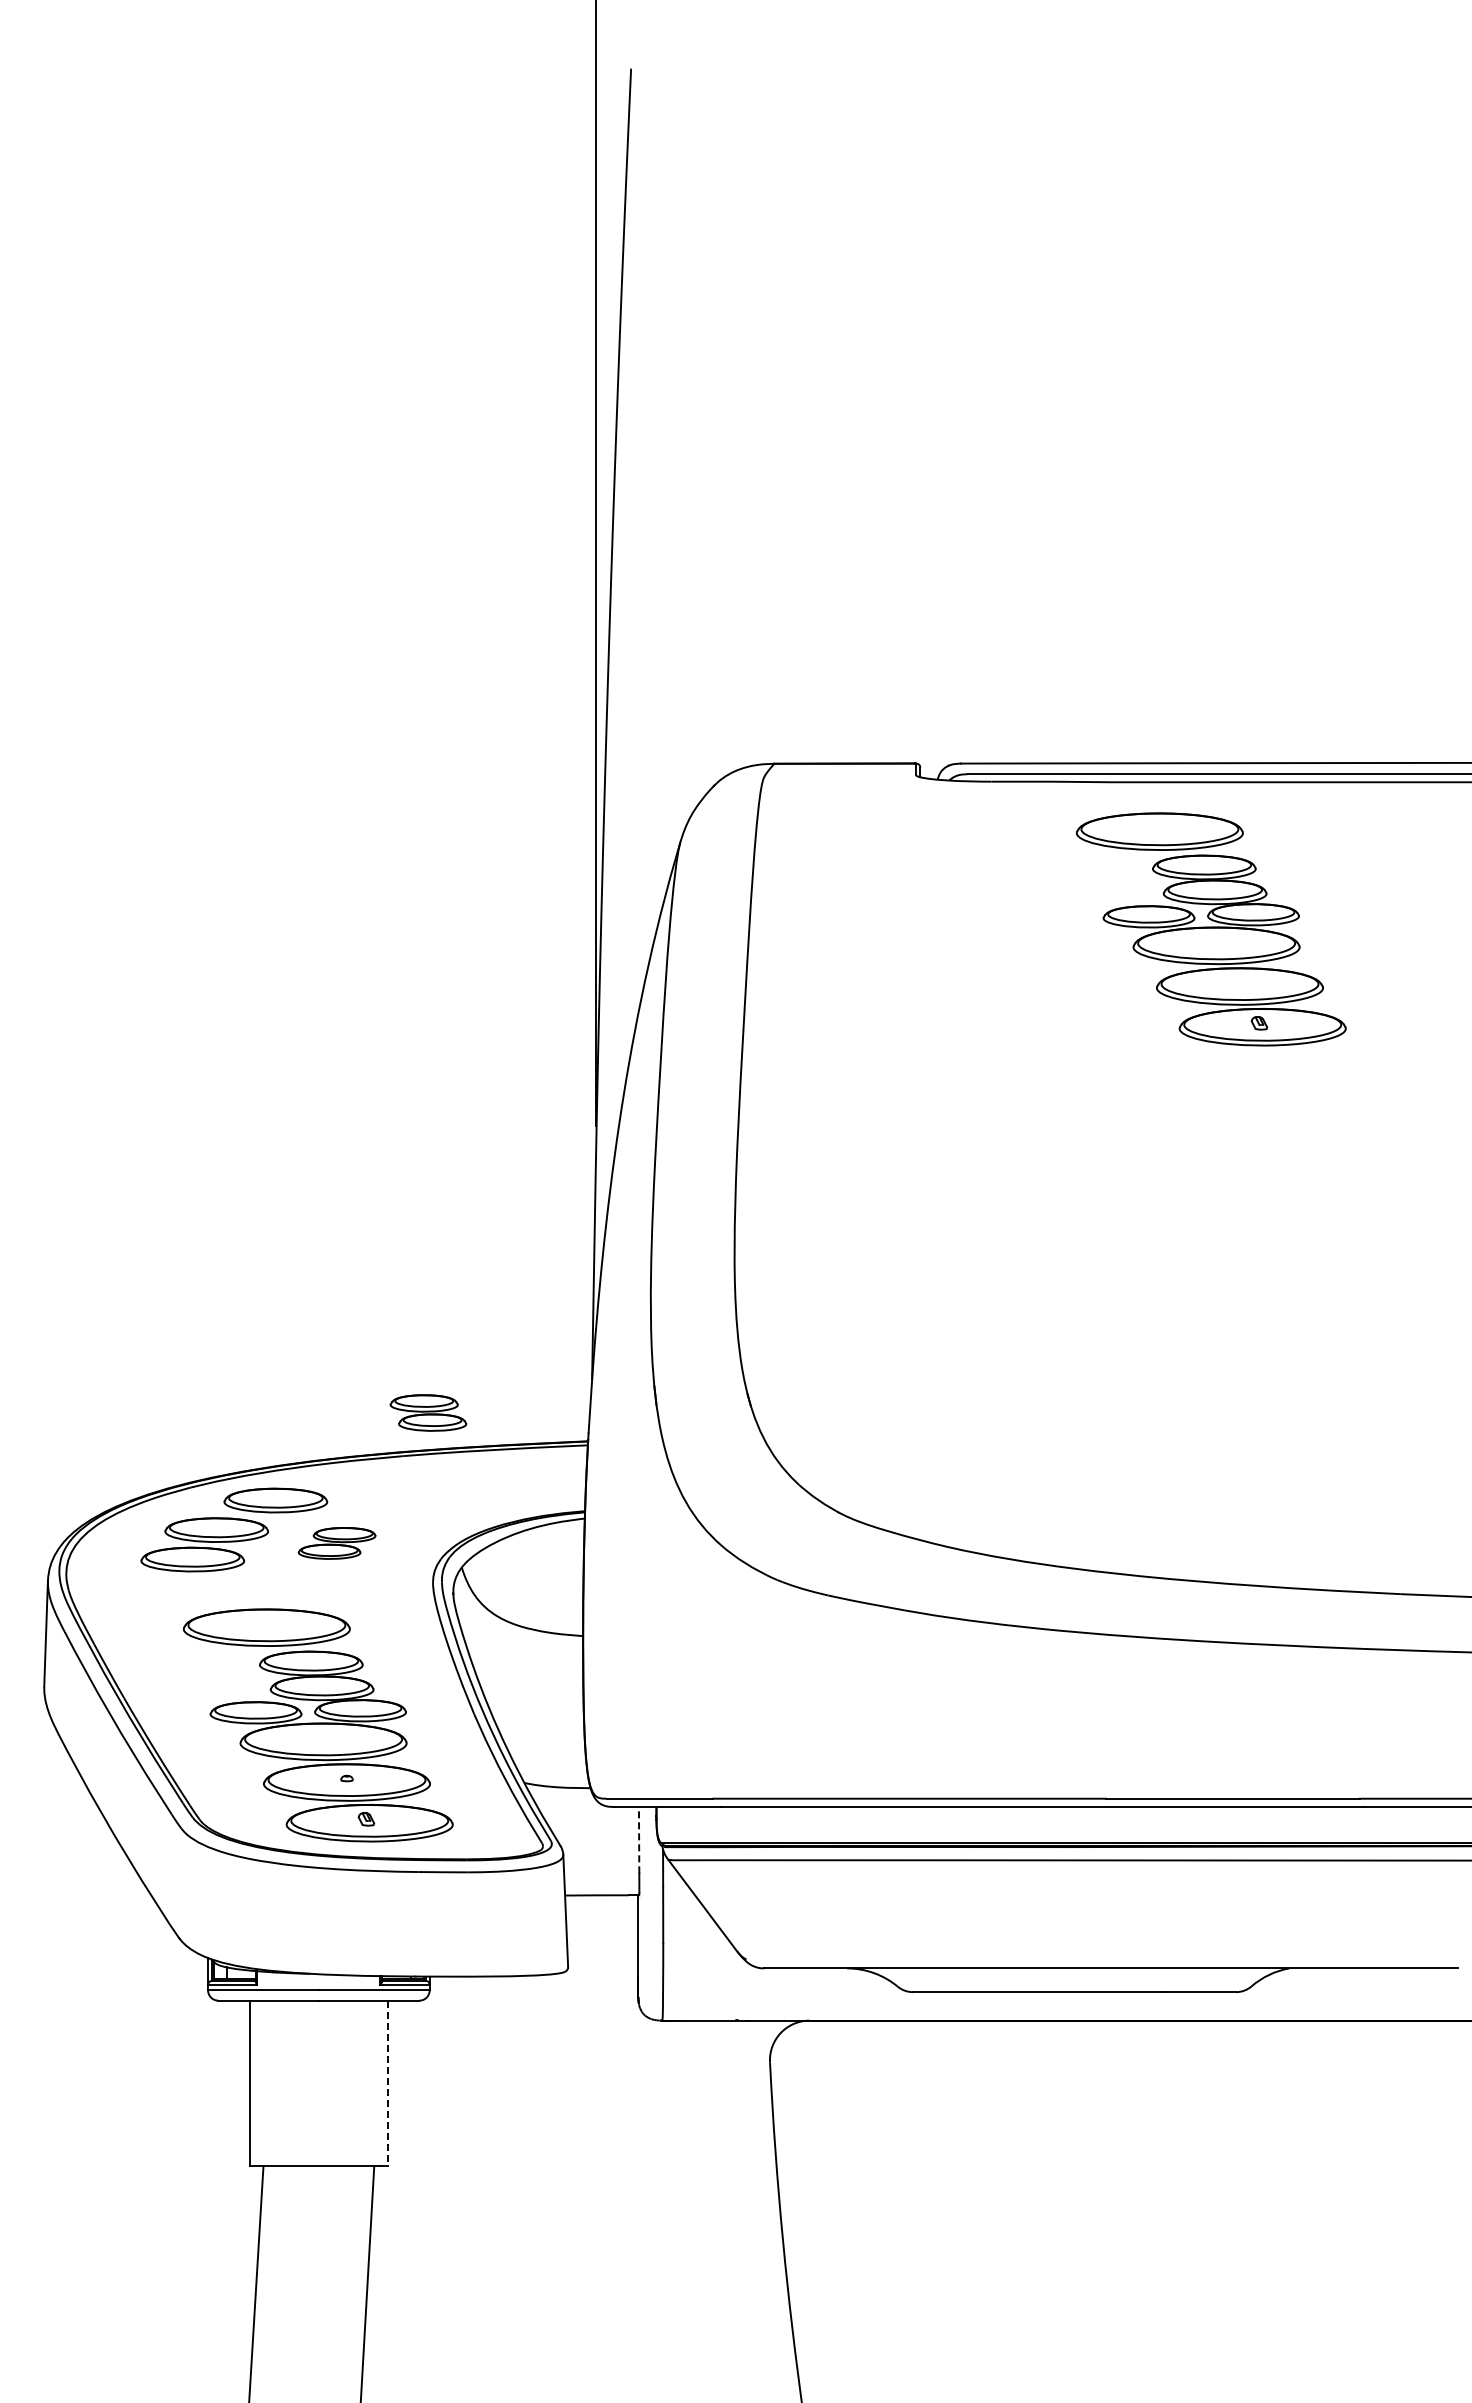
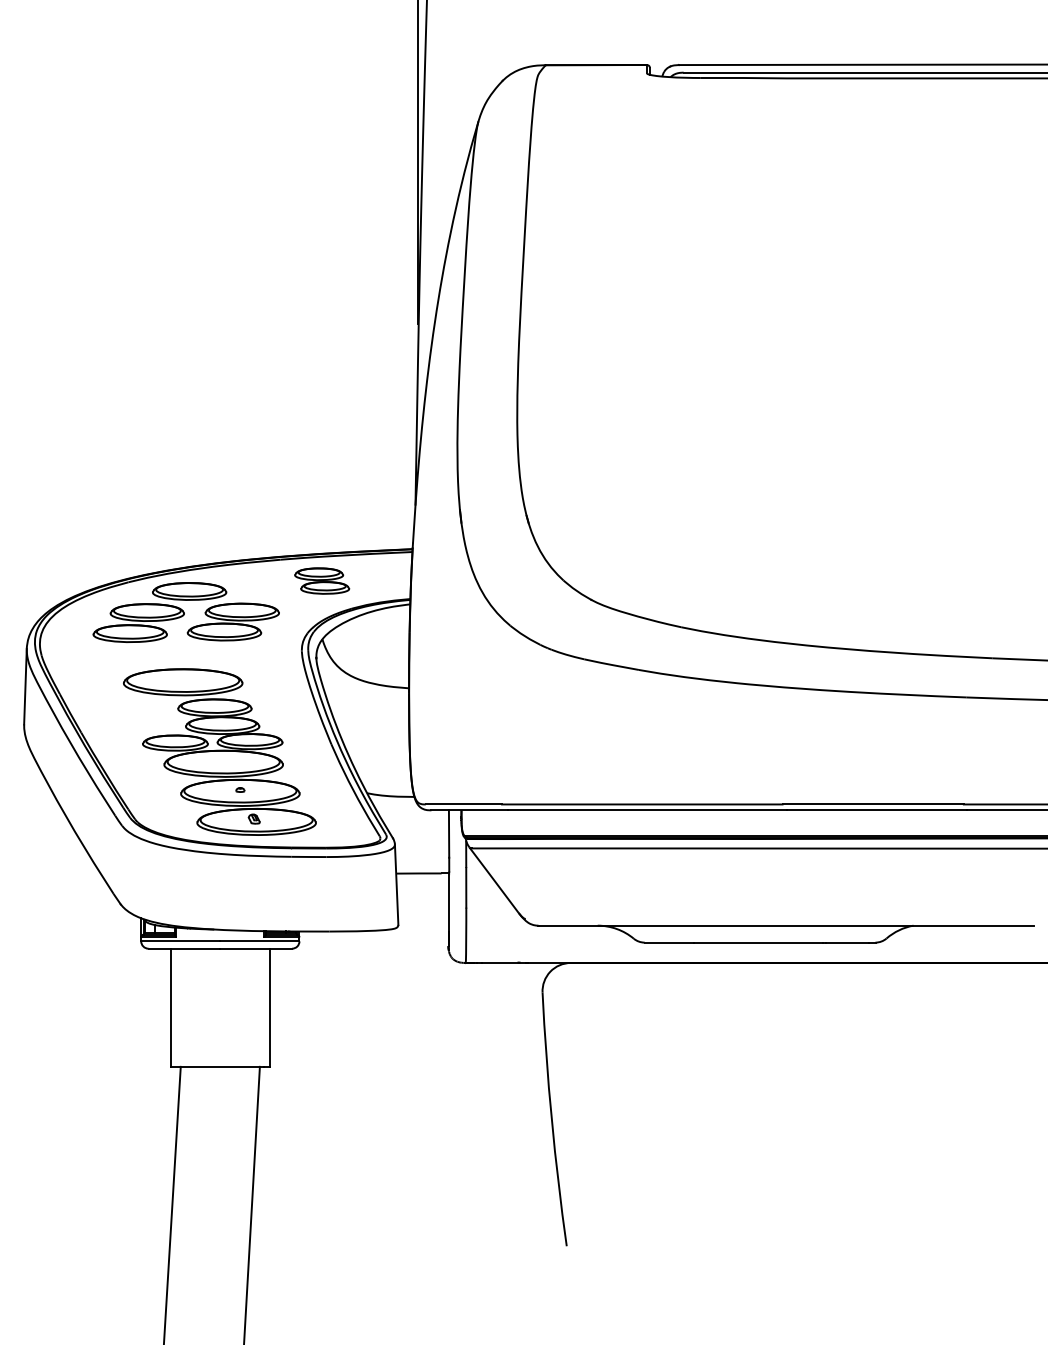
part: (1210, 929) -> (857, 183), removed
part: (428, 1412) -> (322, 580), moved
part: (336, 1543) -> (232, 622), size x1.67
line: (639, 1839) -> (449, 833), dashed -> solid
line: (388, 2083) -> (270, 1007), dashed -> solid

